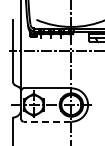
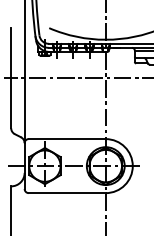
line: (47, 121) -> (67, 192), dashed -> solid

